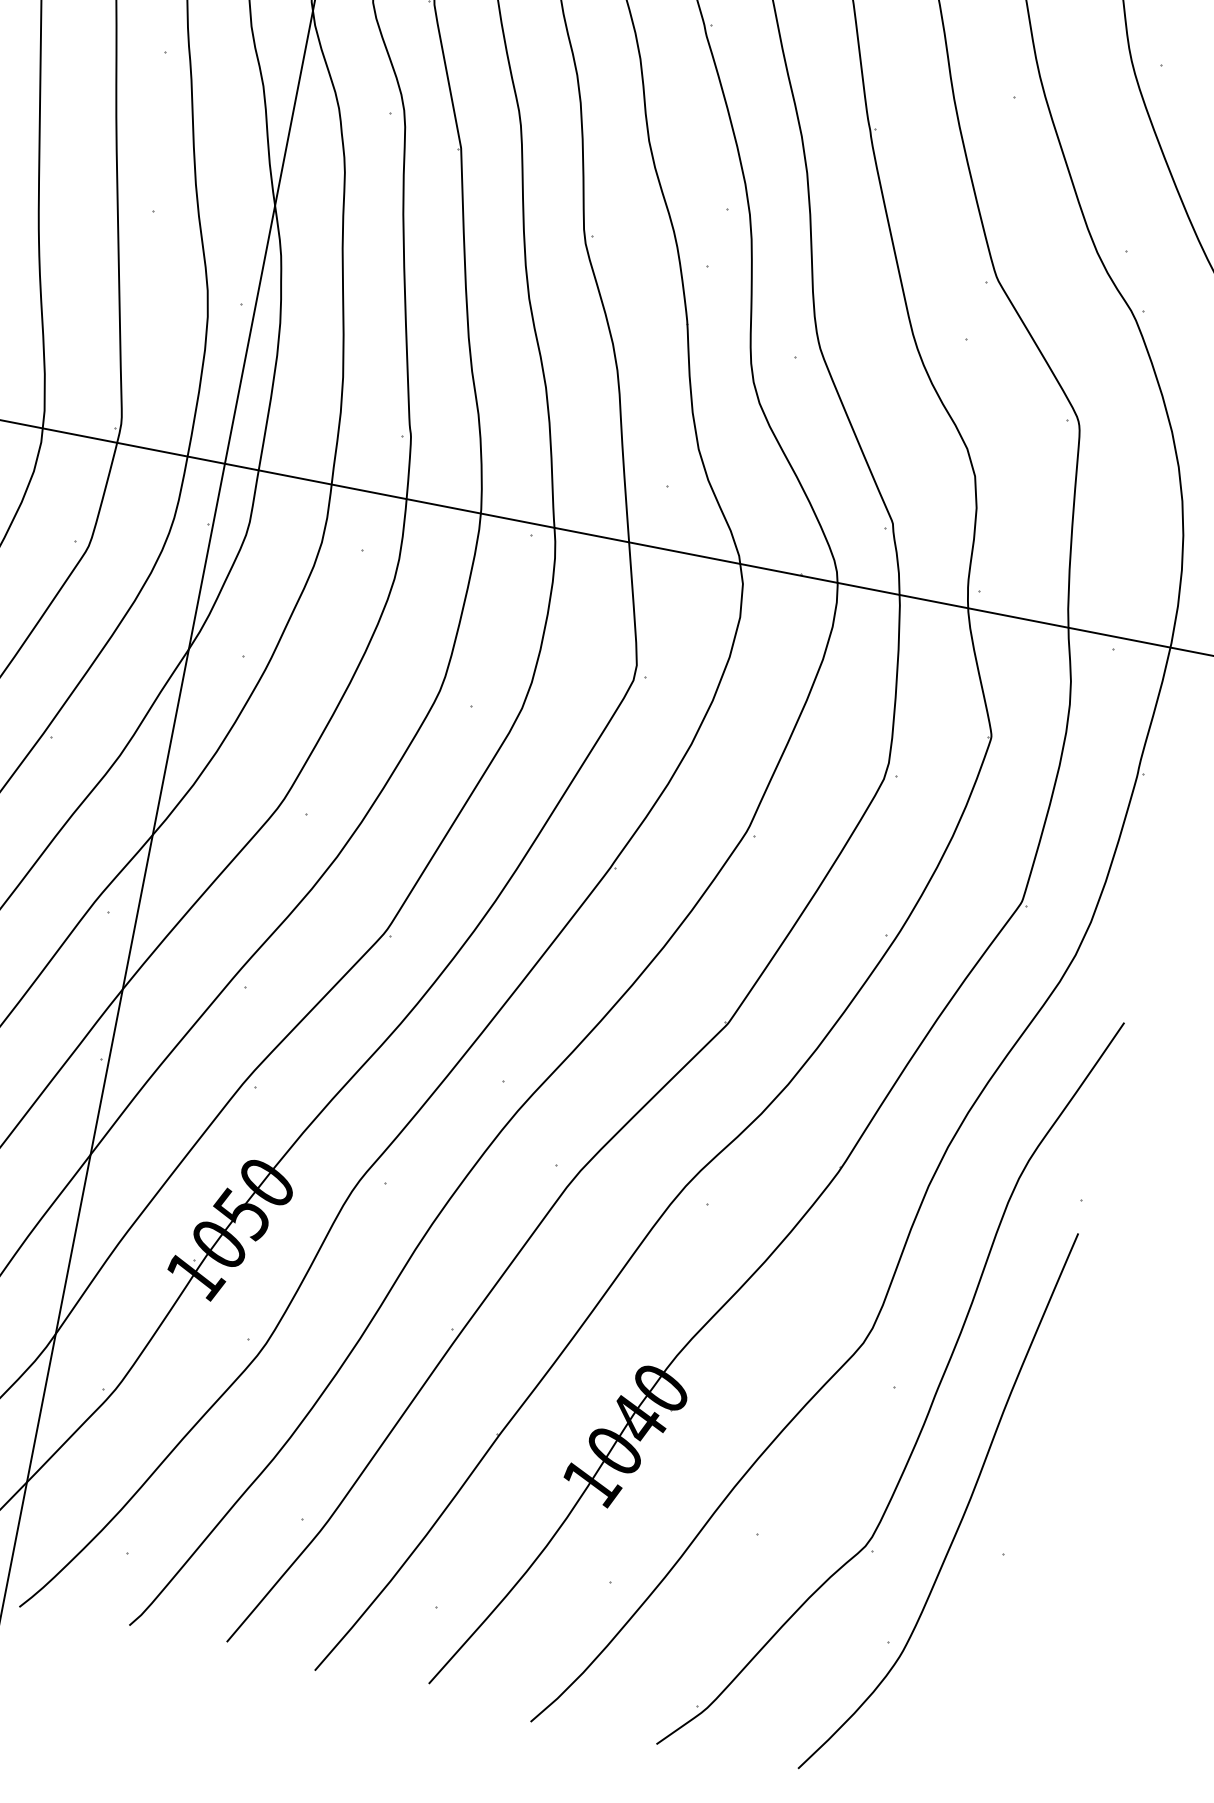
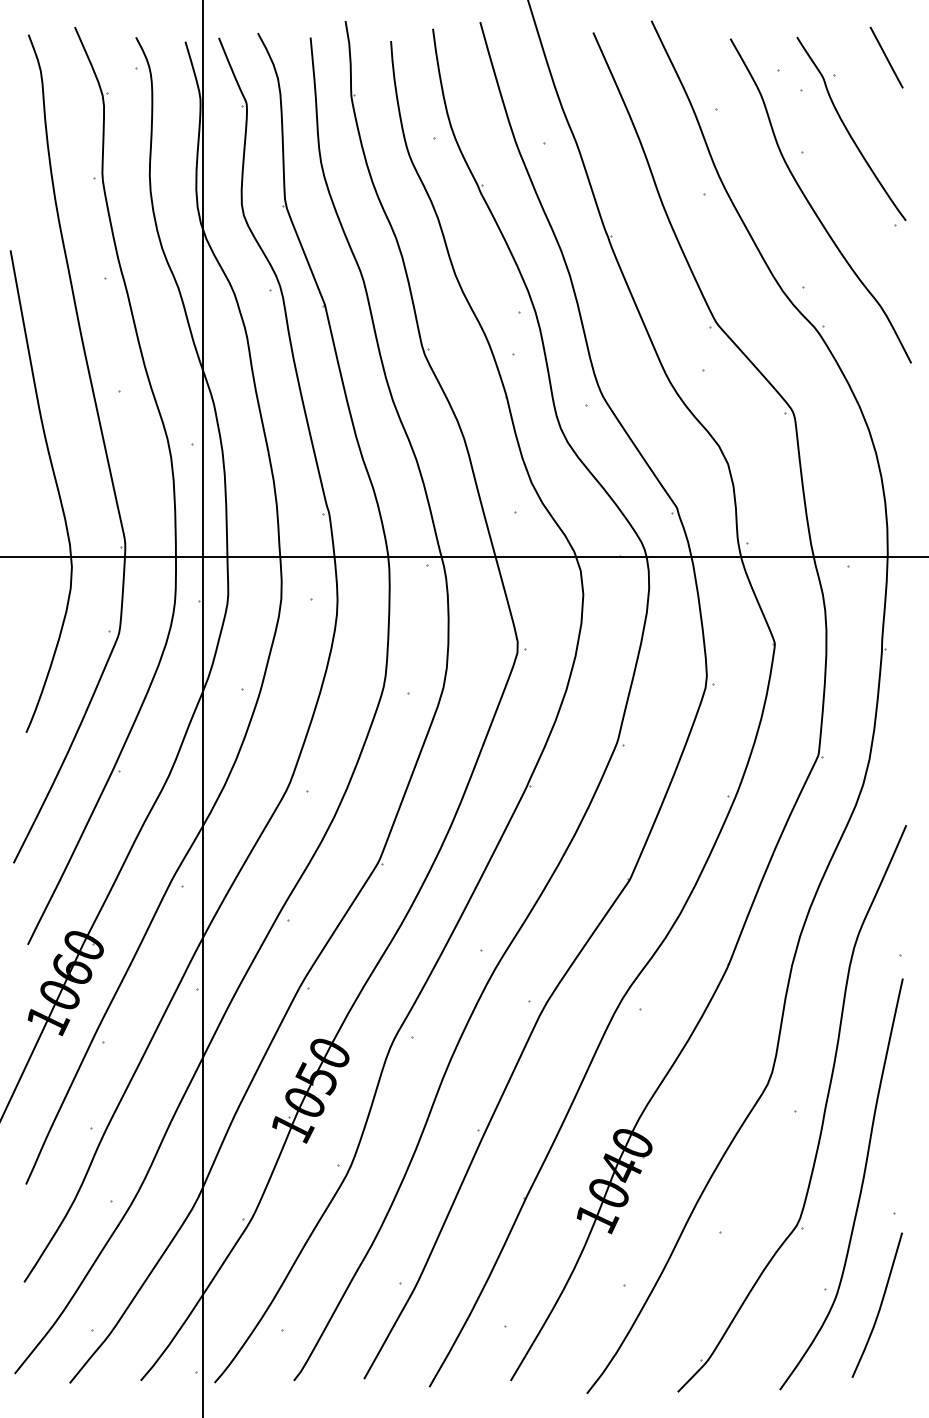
curve: (958, 1680) -> (879, 1306), added

